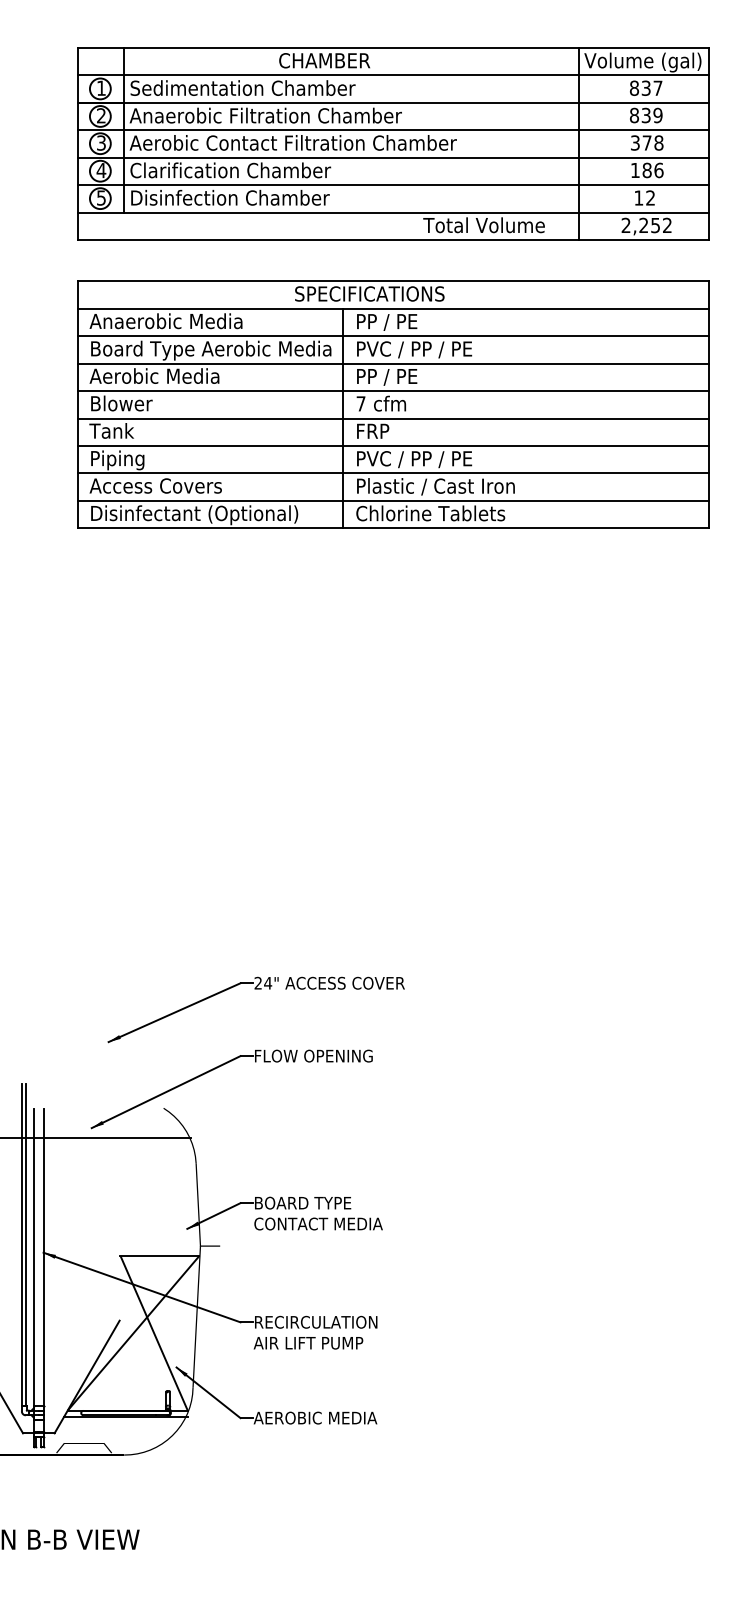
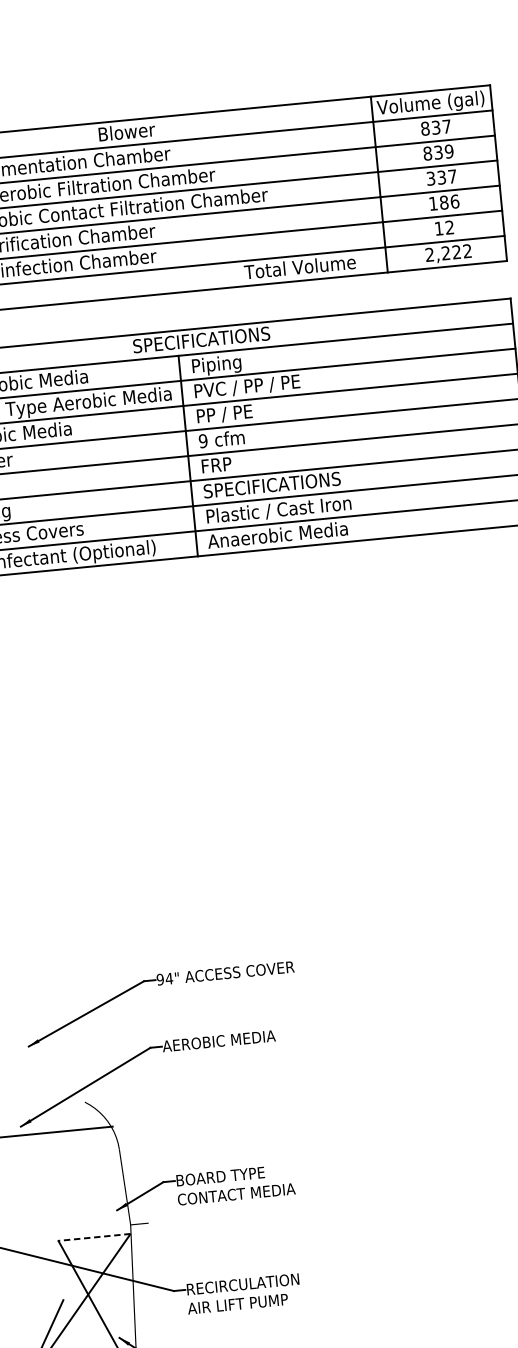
text: (324, 60) -> (139, 130), CHAMBER -> Blower
text: (652, 142) -> (446, 176), 378 -> 337
text: (655, 225) -> (456, 252), 2,252 -> 2,222
text: (392, 323) -> (224, 364), PP / PE -> Piping
text: (360, 403) -> (202, 440), 7 -> 9
text: (430, 459) -> (271, 485), PVC / PP / PE -> SPECIFICATIONS
text: (431, 513) -> (277, 535), Chlorine Tablets -> Anaerobic Media
text: (258, 983) -> (160, 979), 24" -> 94"
text: (315, 1055) -> (218, 1040), FLOW OPENING -> AEROBIC MEDIA
line: (159, 1255) -> (94, 1237), solid -> dashed

